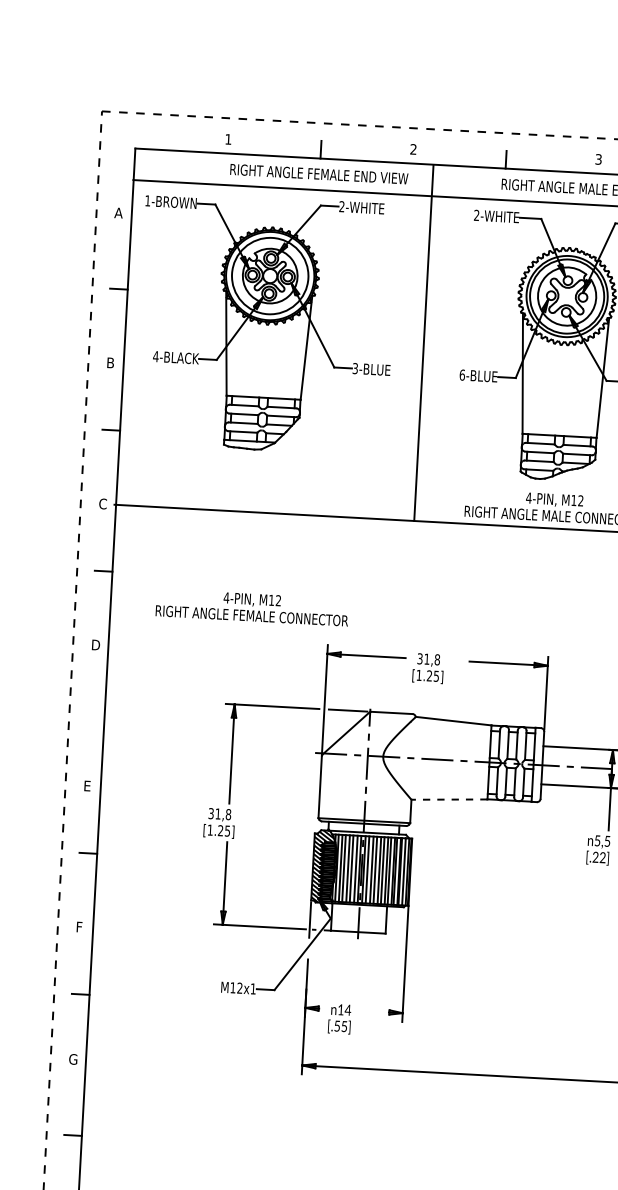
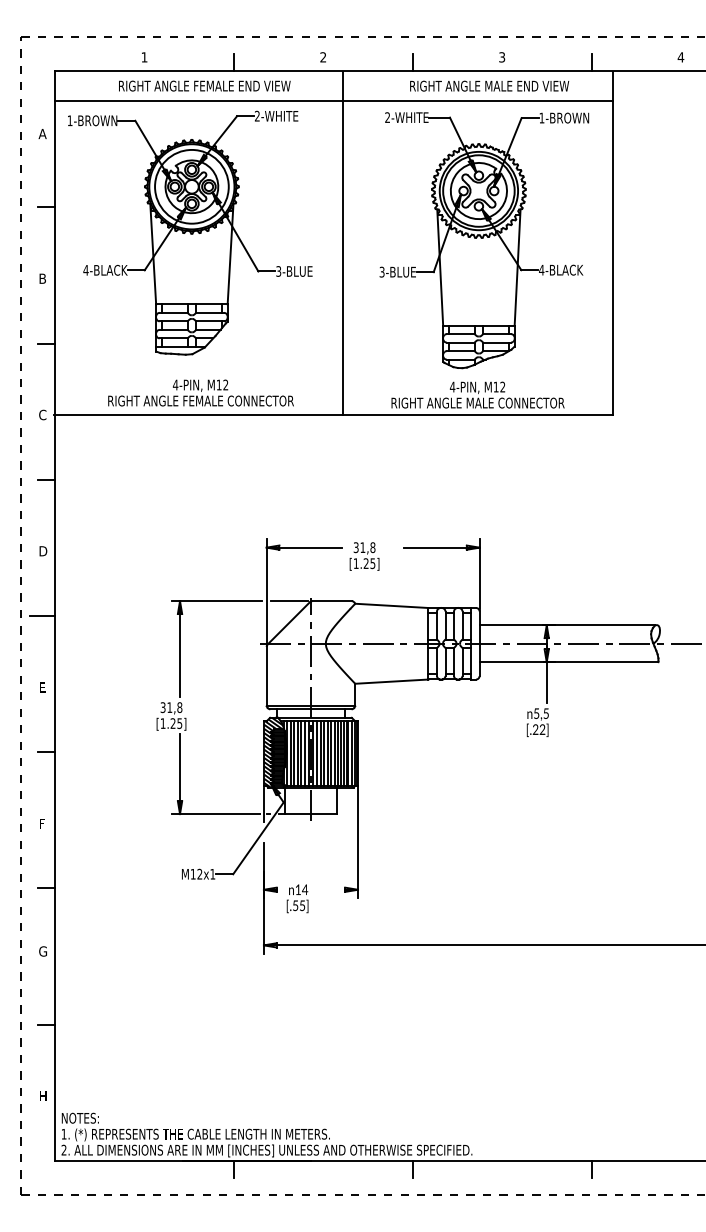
text: (318, 173) -> (204, 85), moved
text: (461, 374) -> (381, 271), 6-BLUE -> 3-BLUE
text: (251, 607) -> (200, 392), moved
line: (91, 712) -> (42, 616), added
line: (449, 799) -> (391, 681), dashed -> solid

